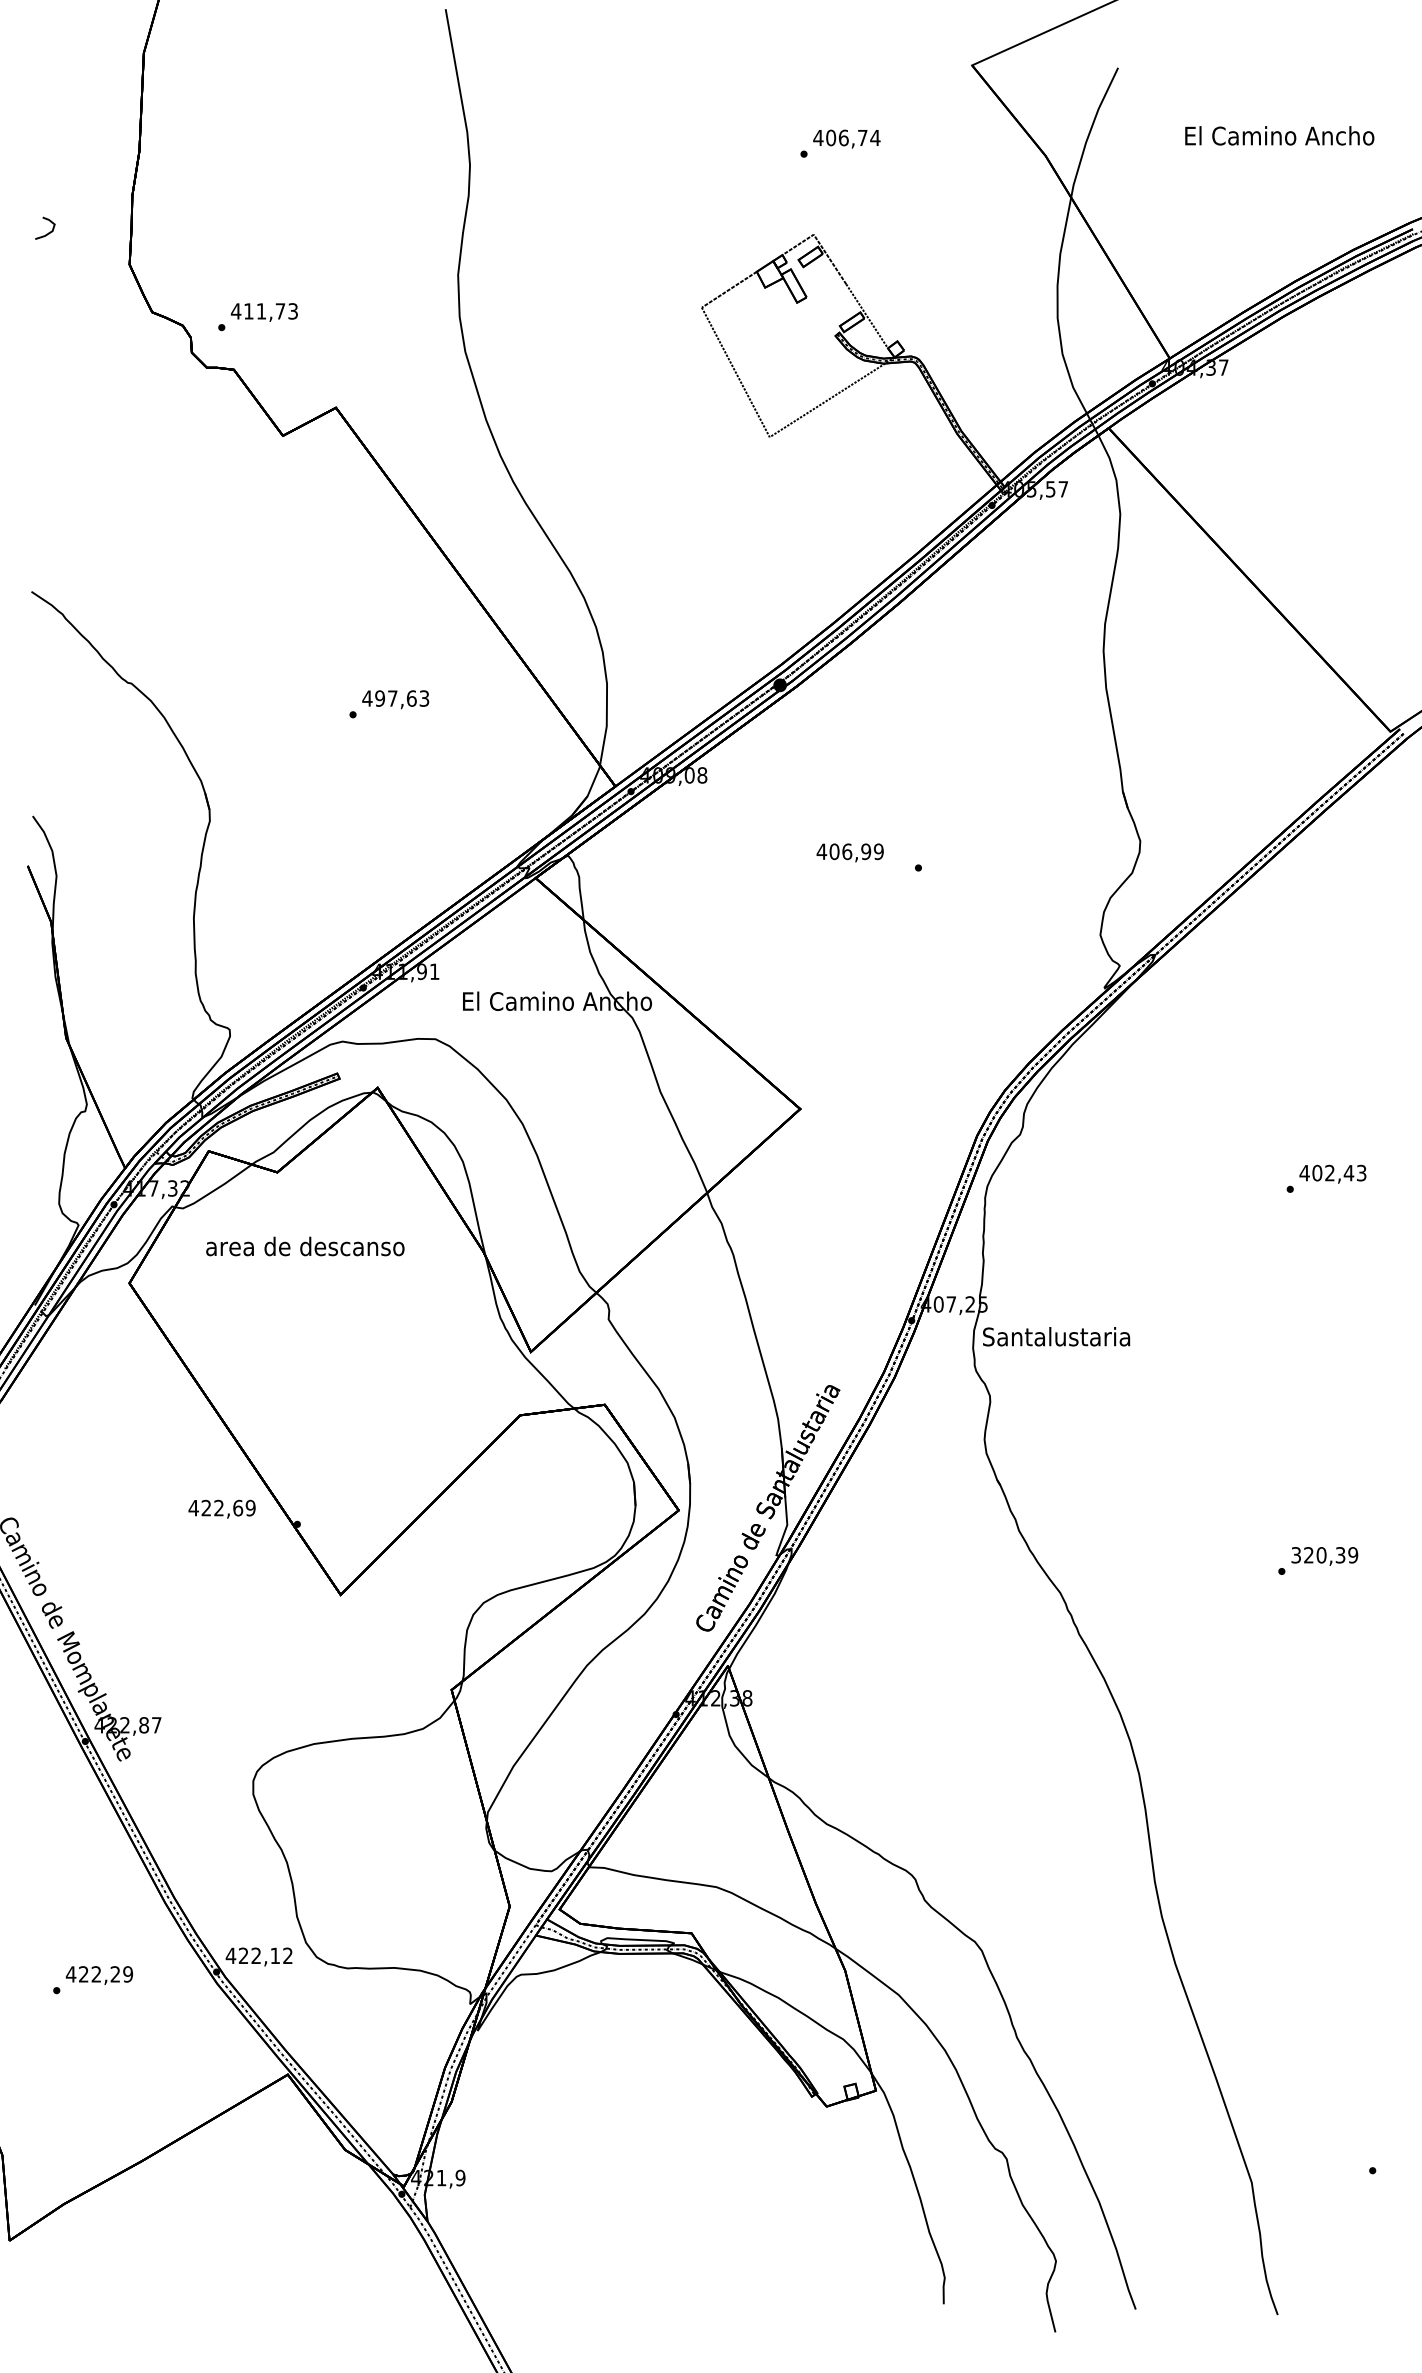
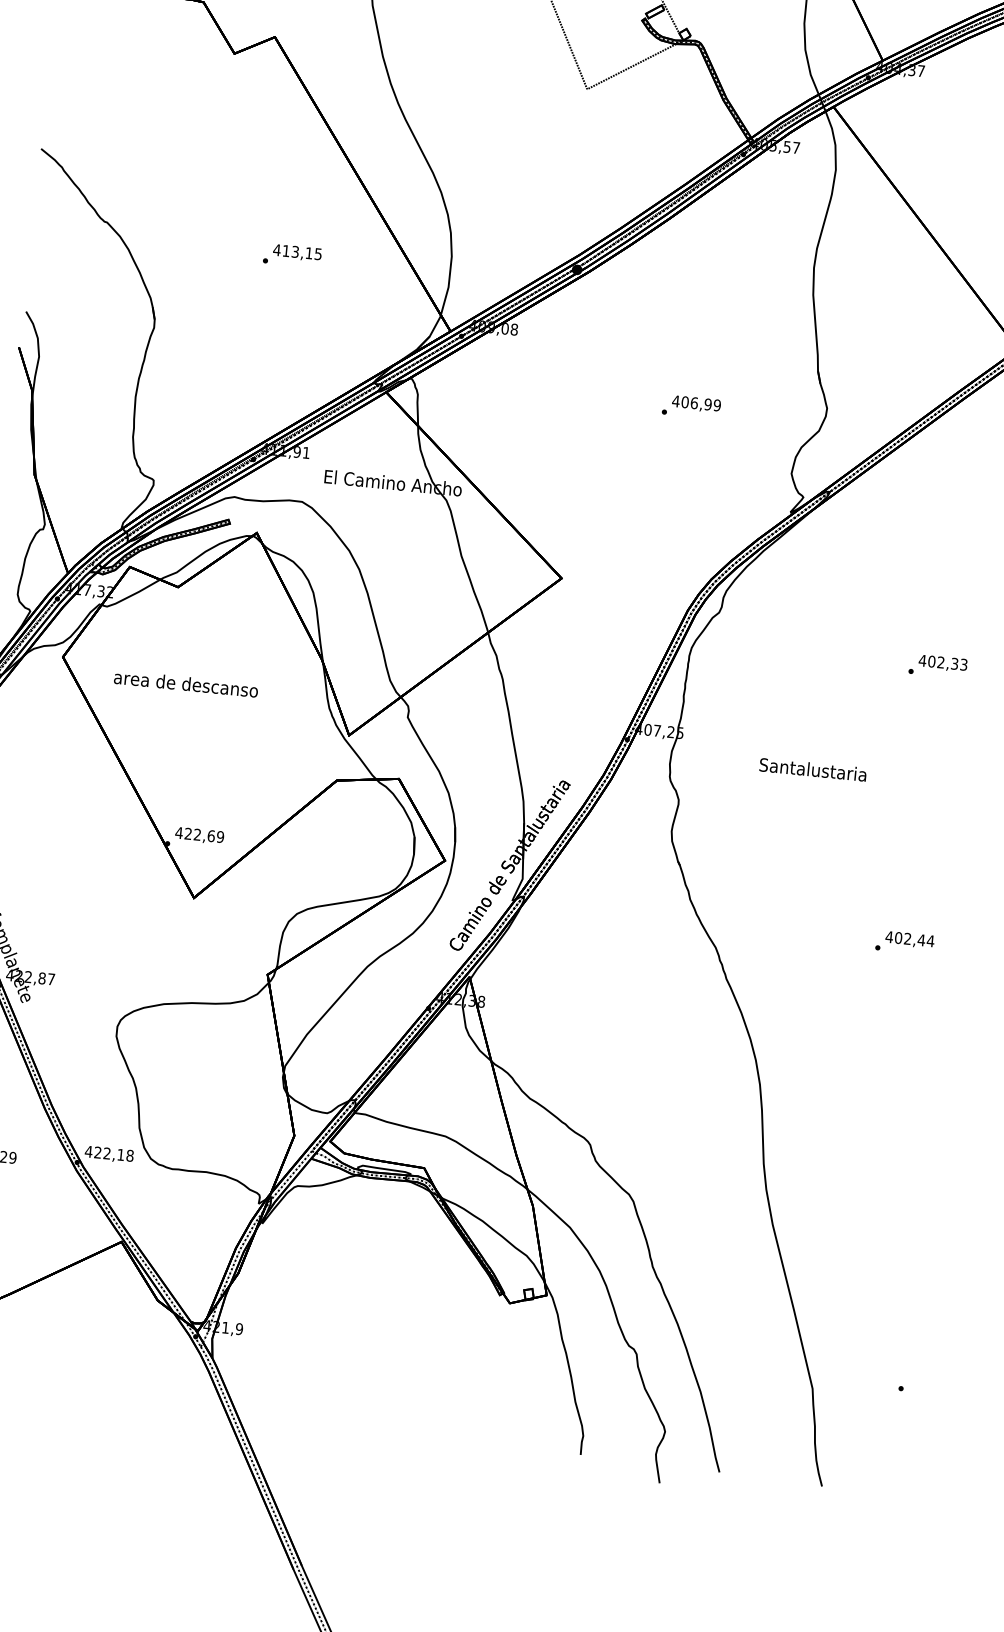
text: (402, 698) -> (302, 252), 497,63 -> 413,15
text: (849, 852) -> (695, 403), moved
text: (1348, 1172) -> (954, 663), 402,43 -> 402,33
text: (305, 1246) -> (186, 683), moved
text: (1056, 1336) -> (813, 769), moved
text: (221, 1508) -> (199, 835), moved
text: (1324, 1555) -> (909, 939), 320,39 -> 402,44
text: (287, 1955) -> (129, 1155), 422,12 -> 422,18

